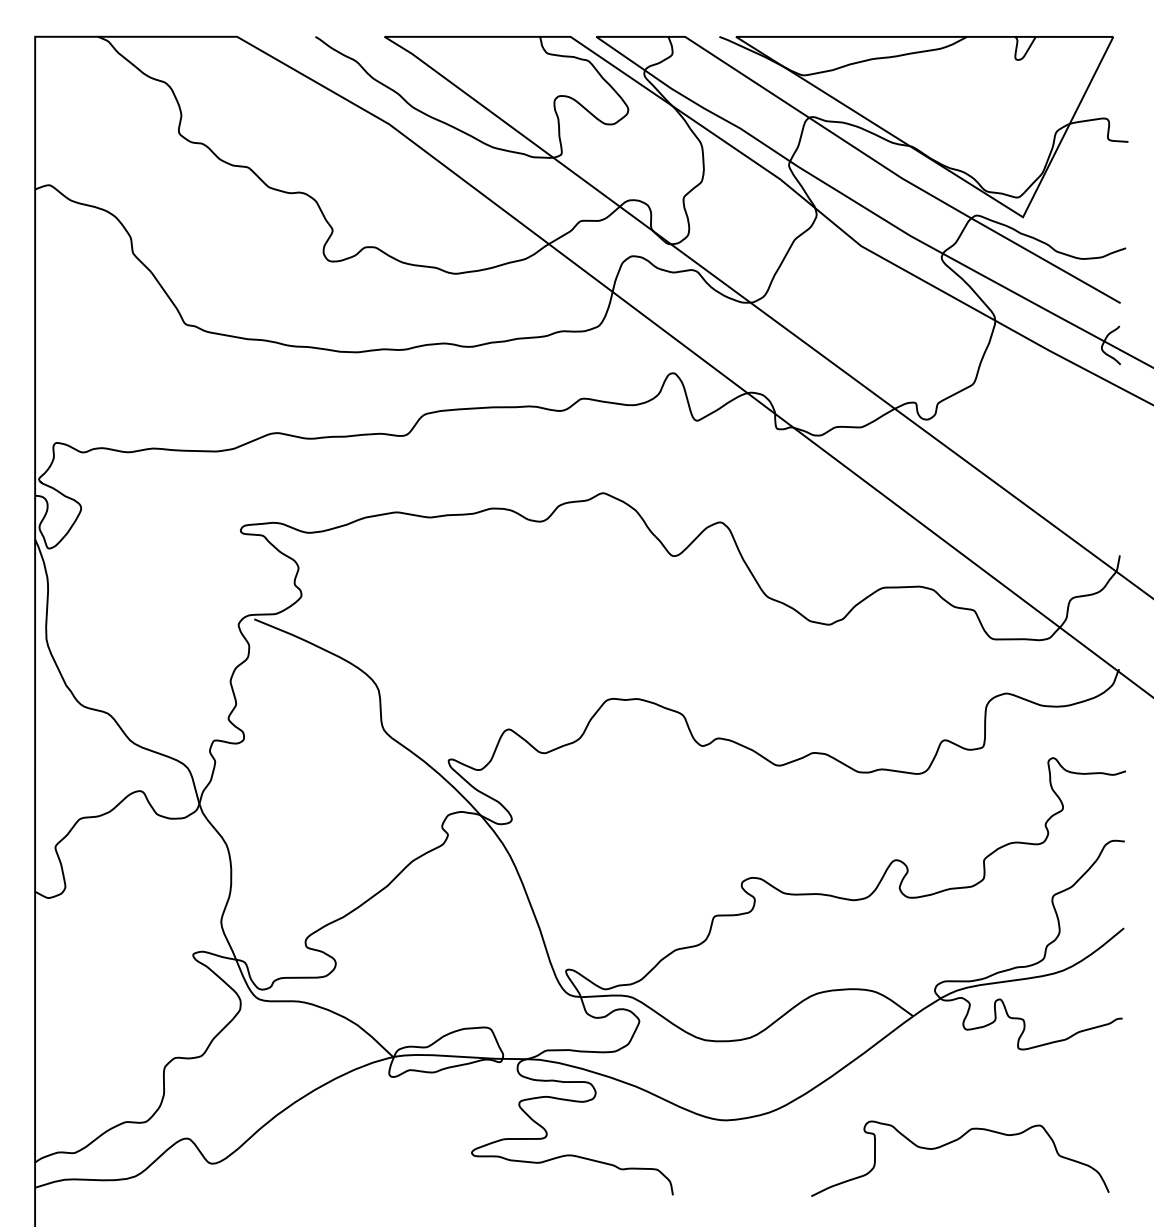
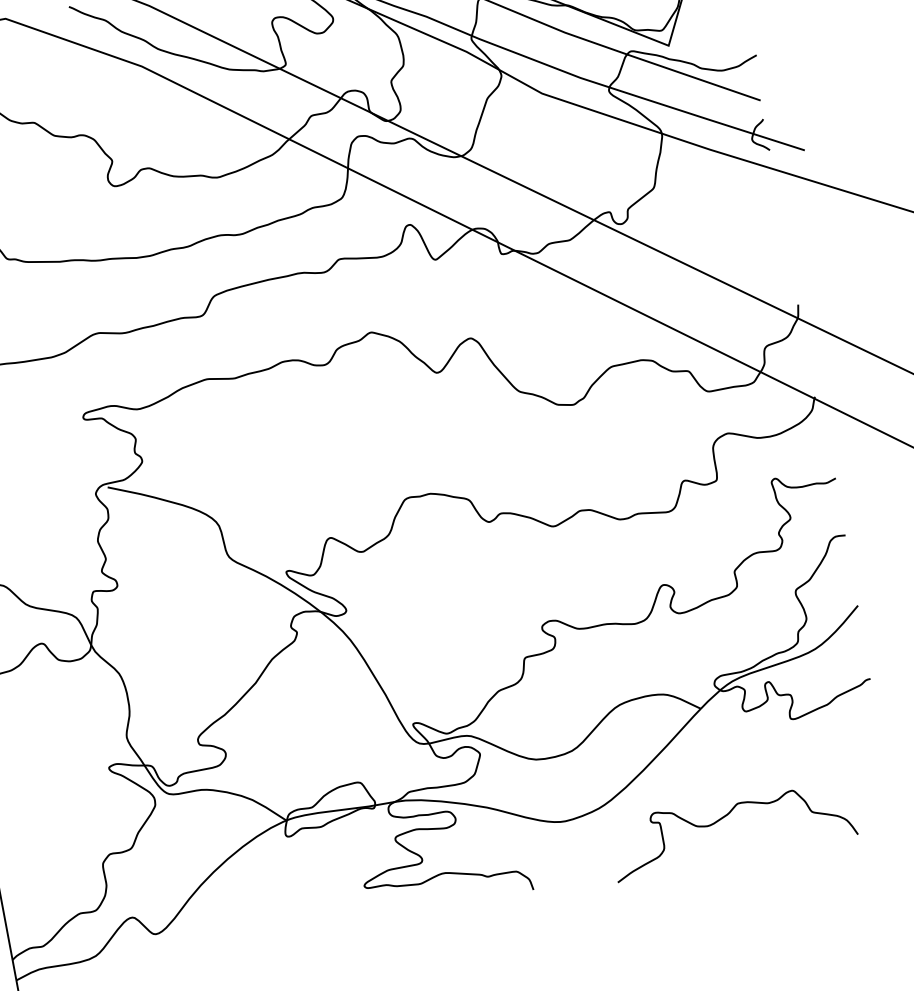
curve: (953, 1142) -> (724, 817), moved

